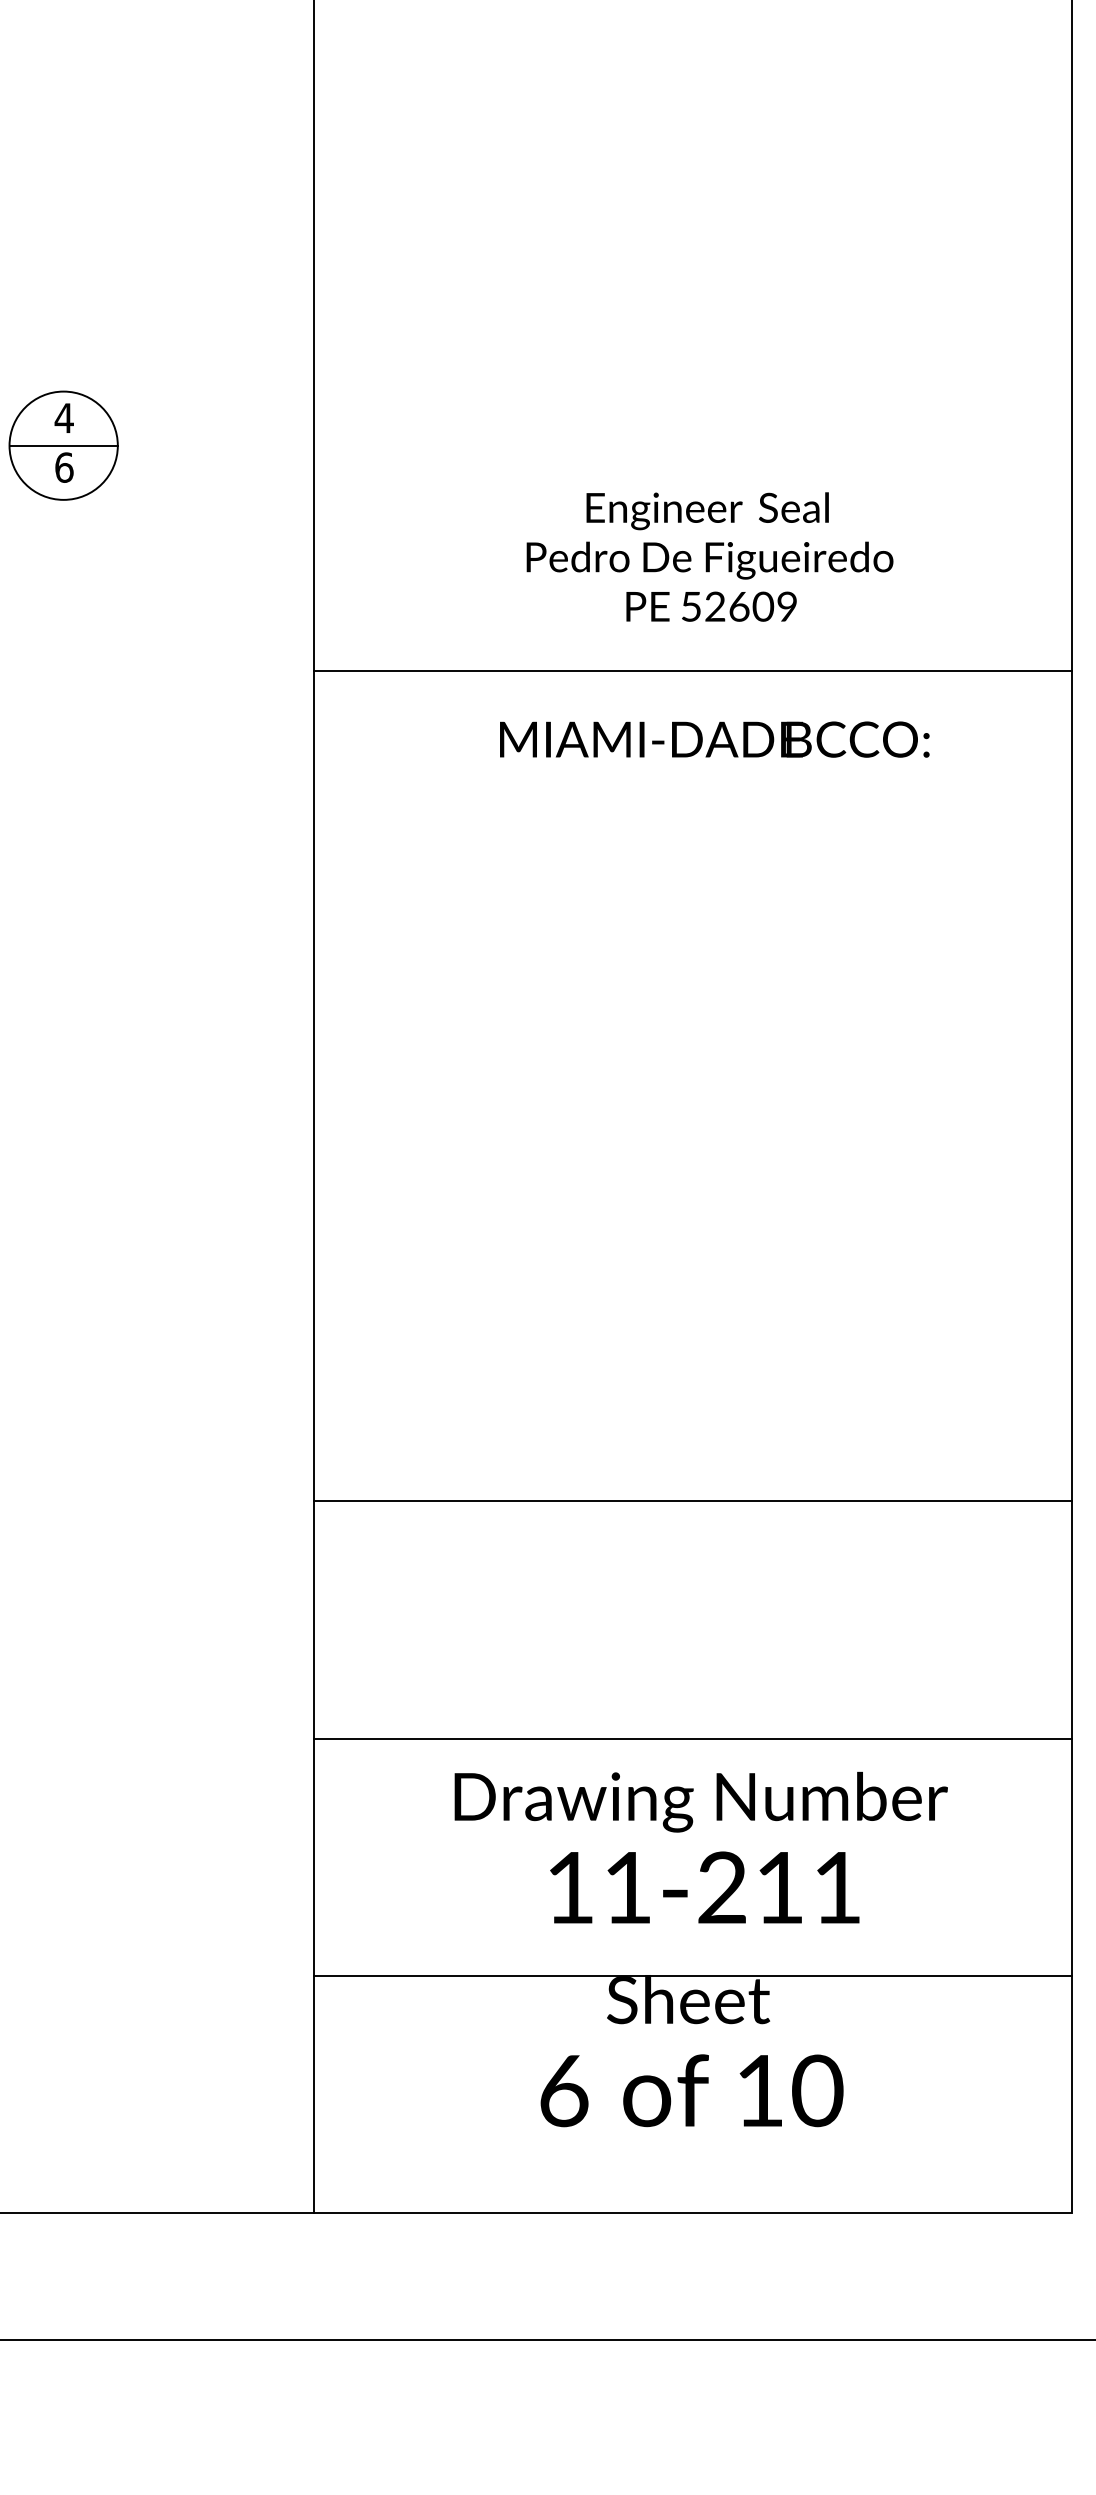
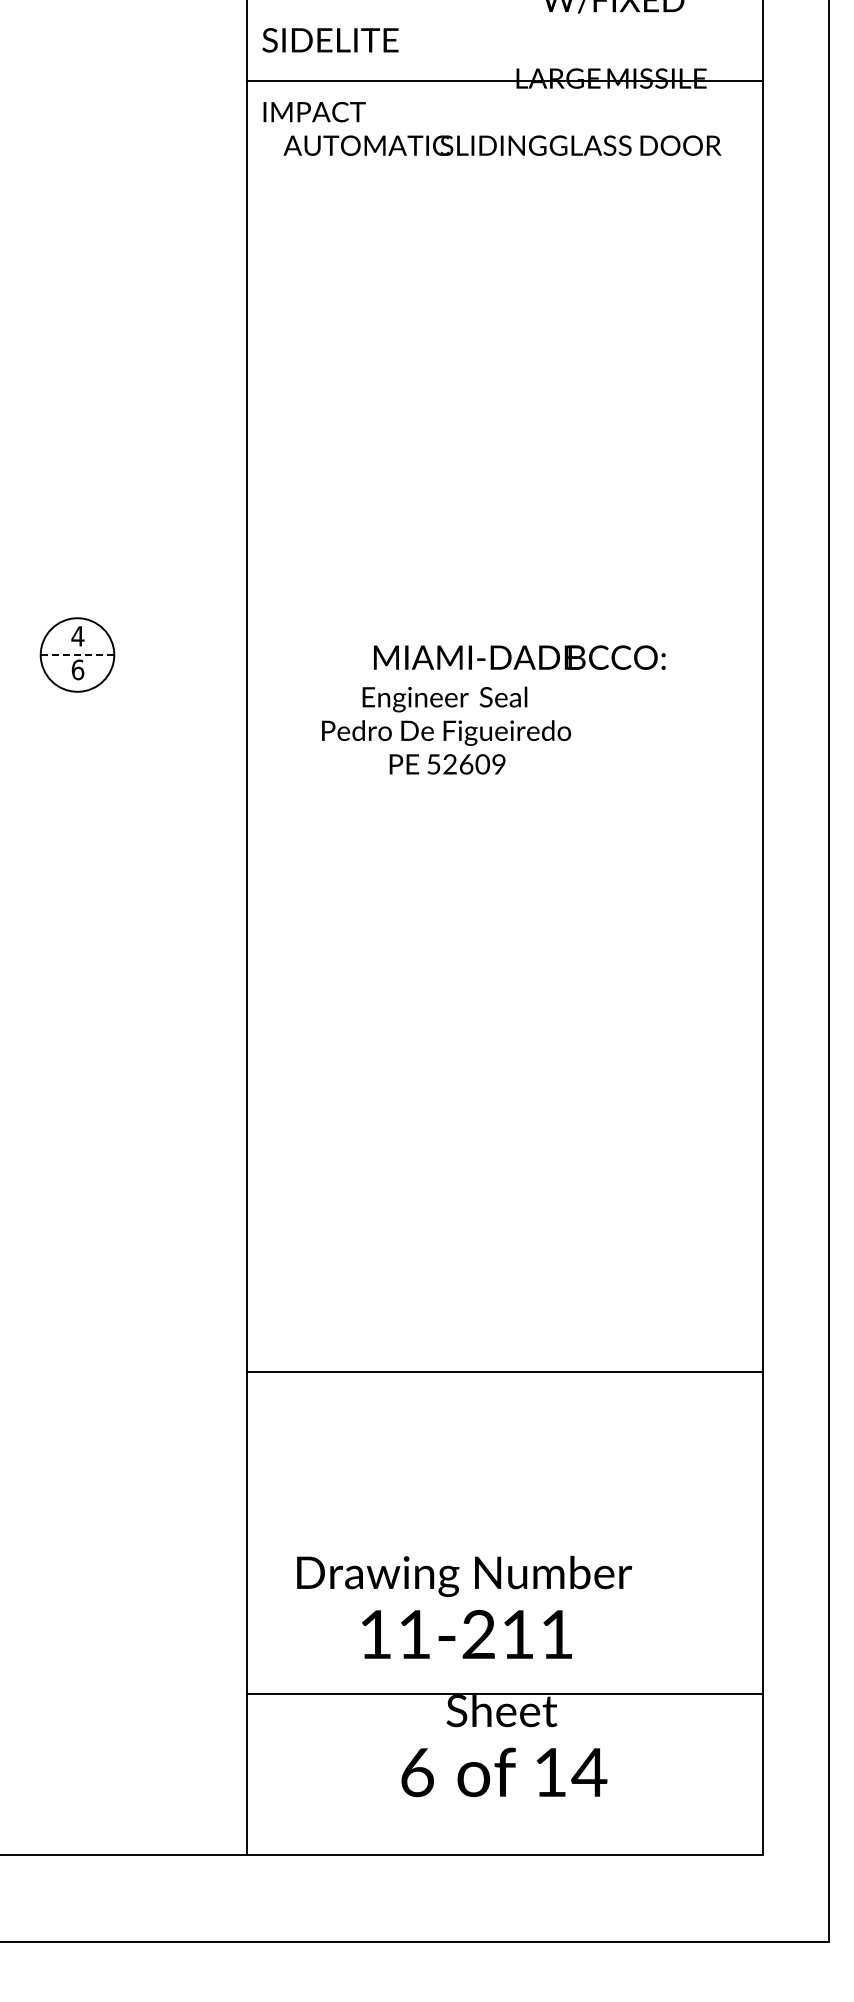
line: (63, 446) -> (77, 655), solid -> dashed
text: (709, 556) -> (446, 730), moved
line: (692, 670) -> (504, 807), removed
text: (714, 739) -> (519, 657), moved
line: (692, 1739) -> (504, 1533), removed
text: (701, 1846) -> (464, 1606), moved
text: (817, 2090) -> (589, 1772), 10 -> 14

